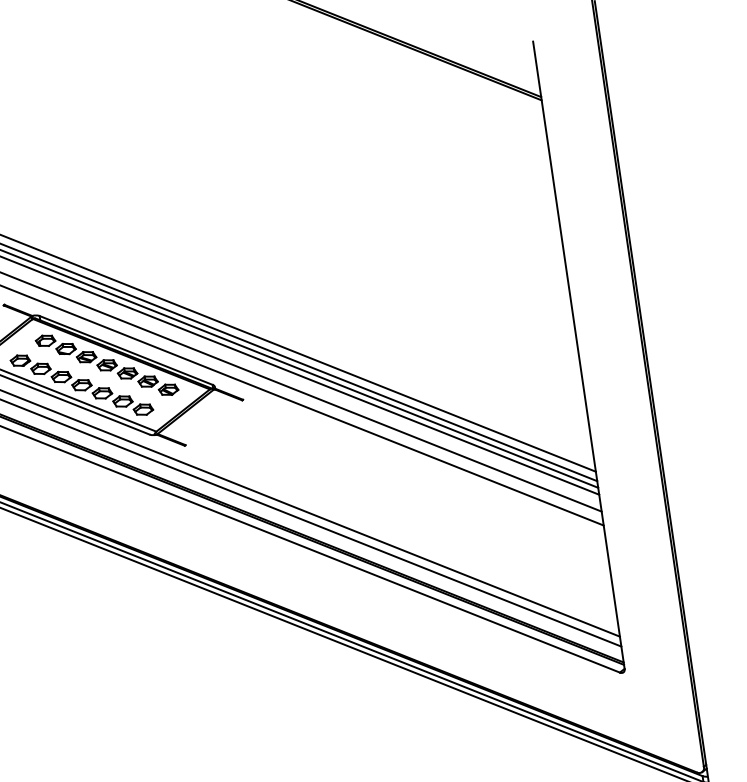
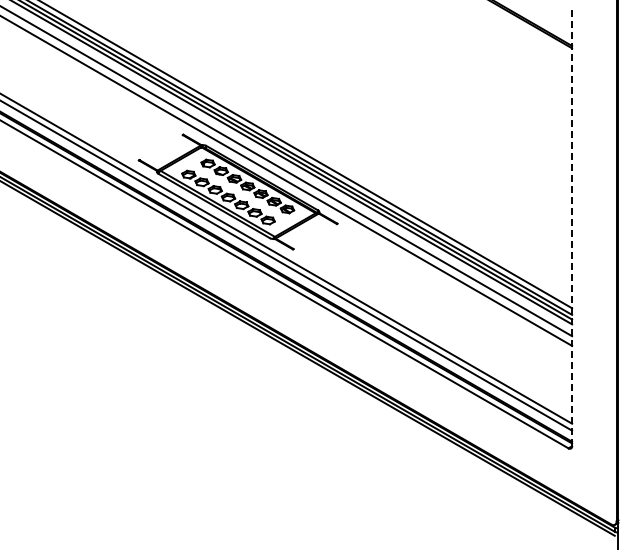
line: (579, 354) -> (572, 226), solid -> dashed

